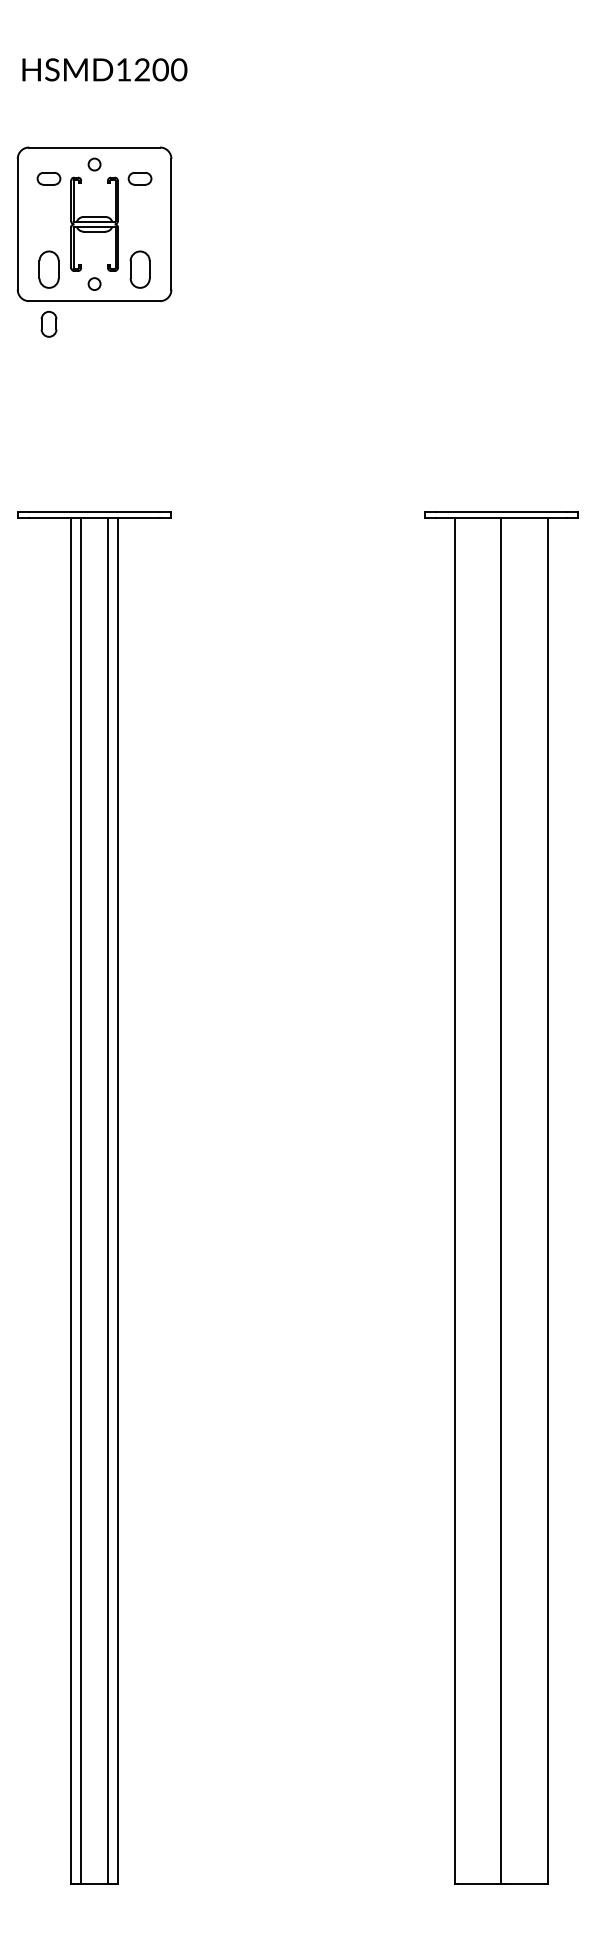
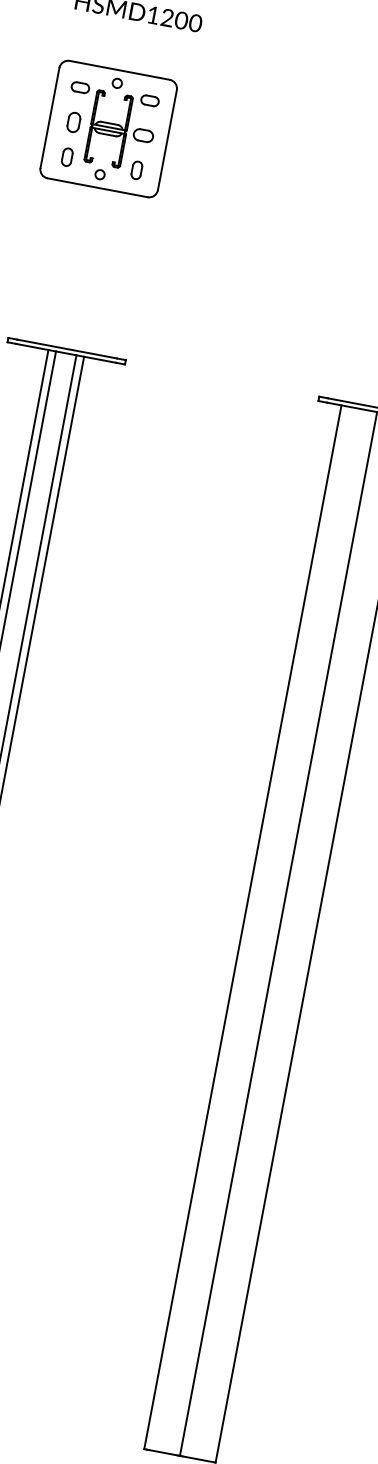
part: (139, 224) -> (142, 135), added
part: (48, 269) -> (66, 156), size x0.62
part: (139, 269) -> (136, 170), size x0.62
part: (48, 324) -> (73, 122), moved

